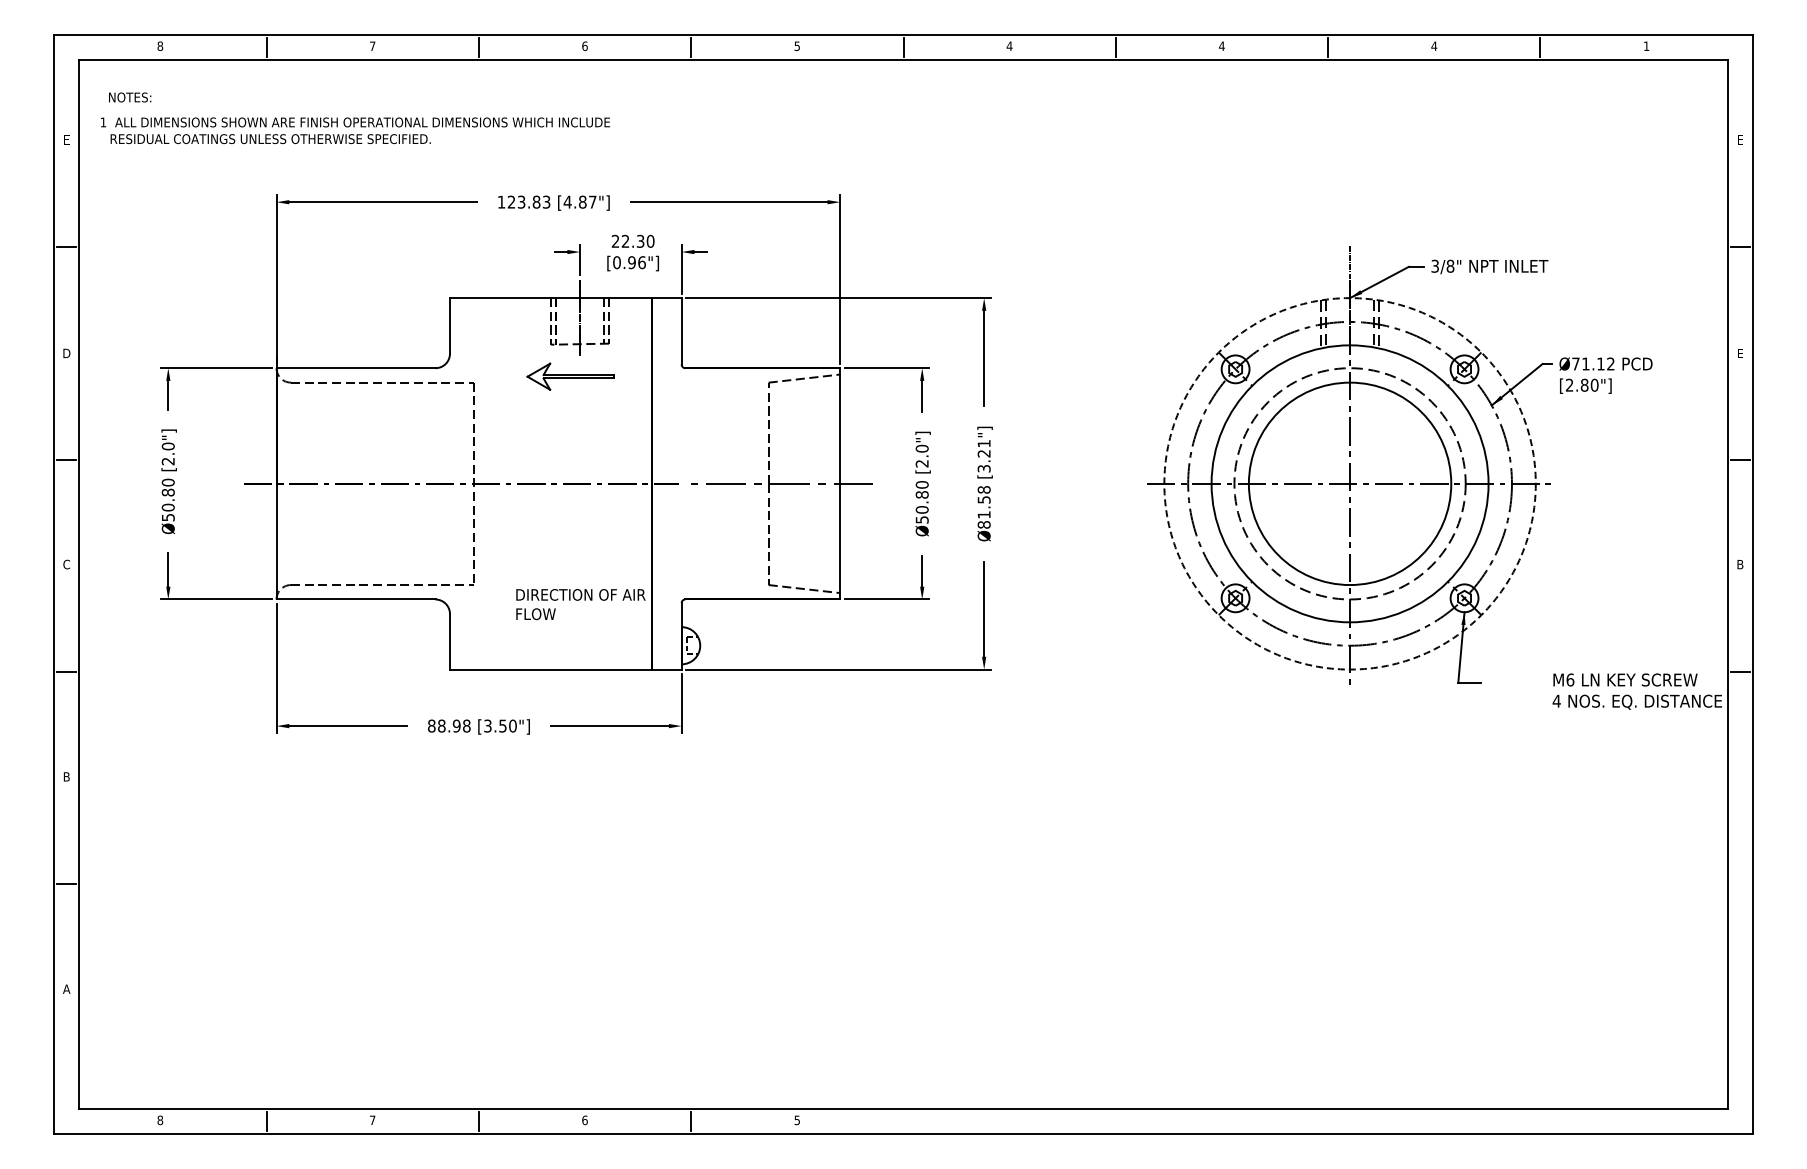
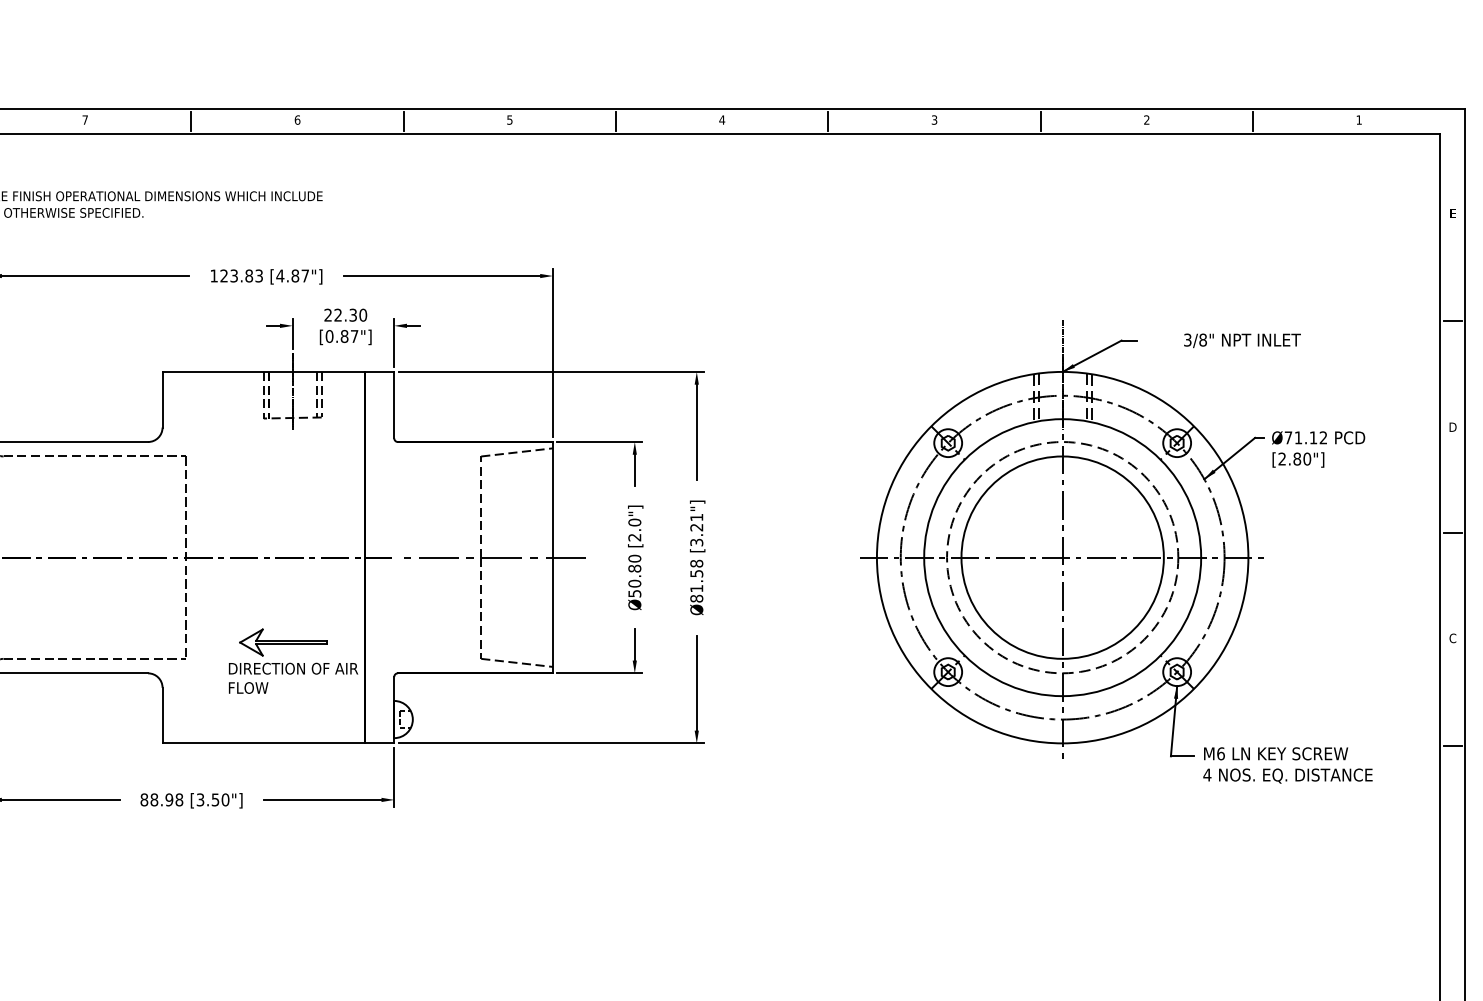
text: (1434, 45) -> (1147, 119), 4 -> 2
text: (1221, 46) -> (934, 120), 4 -> 3
text: (636, 262) -> (349, 336), [0.96"] -> [0.87"]
text: (1489, 266) -> (1242, 340), moved
text: (1740, 353) -> (1453, 427), E -> D
part: (570, 376) -> (283, 642), moved
circle: (1349, 483) -> (1062, 557), dashed -> solid
text: (1740, 564) -> (1453, 638), B -> C
text: (1636, 691) -> (1287, 765), moved

